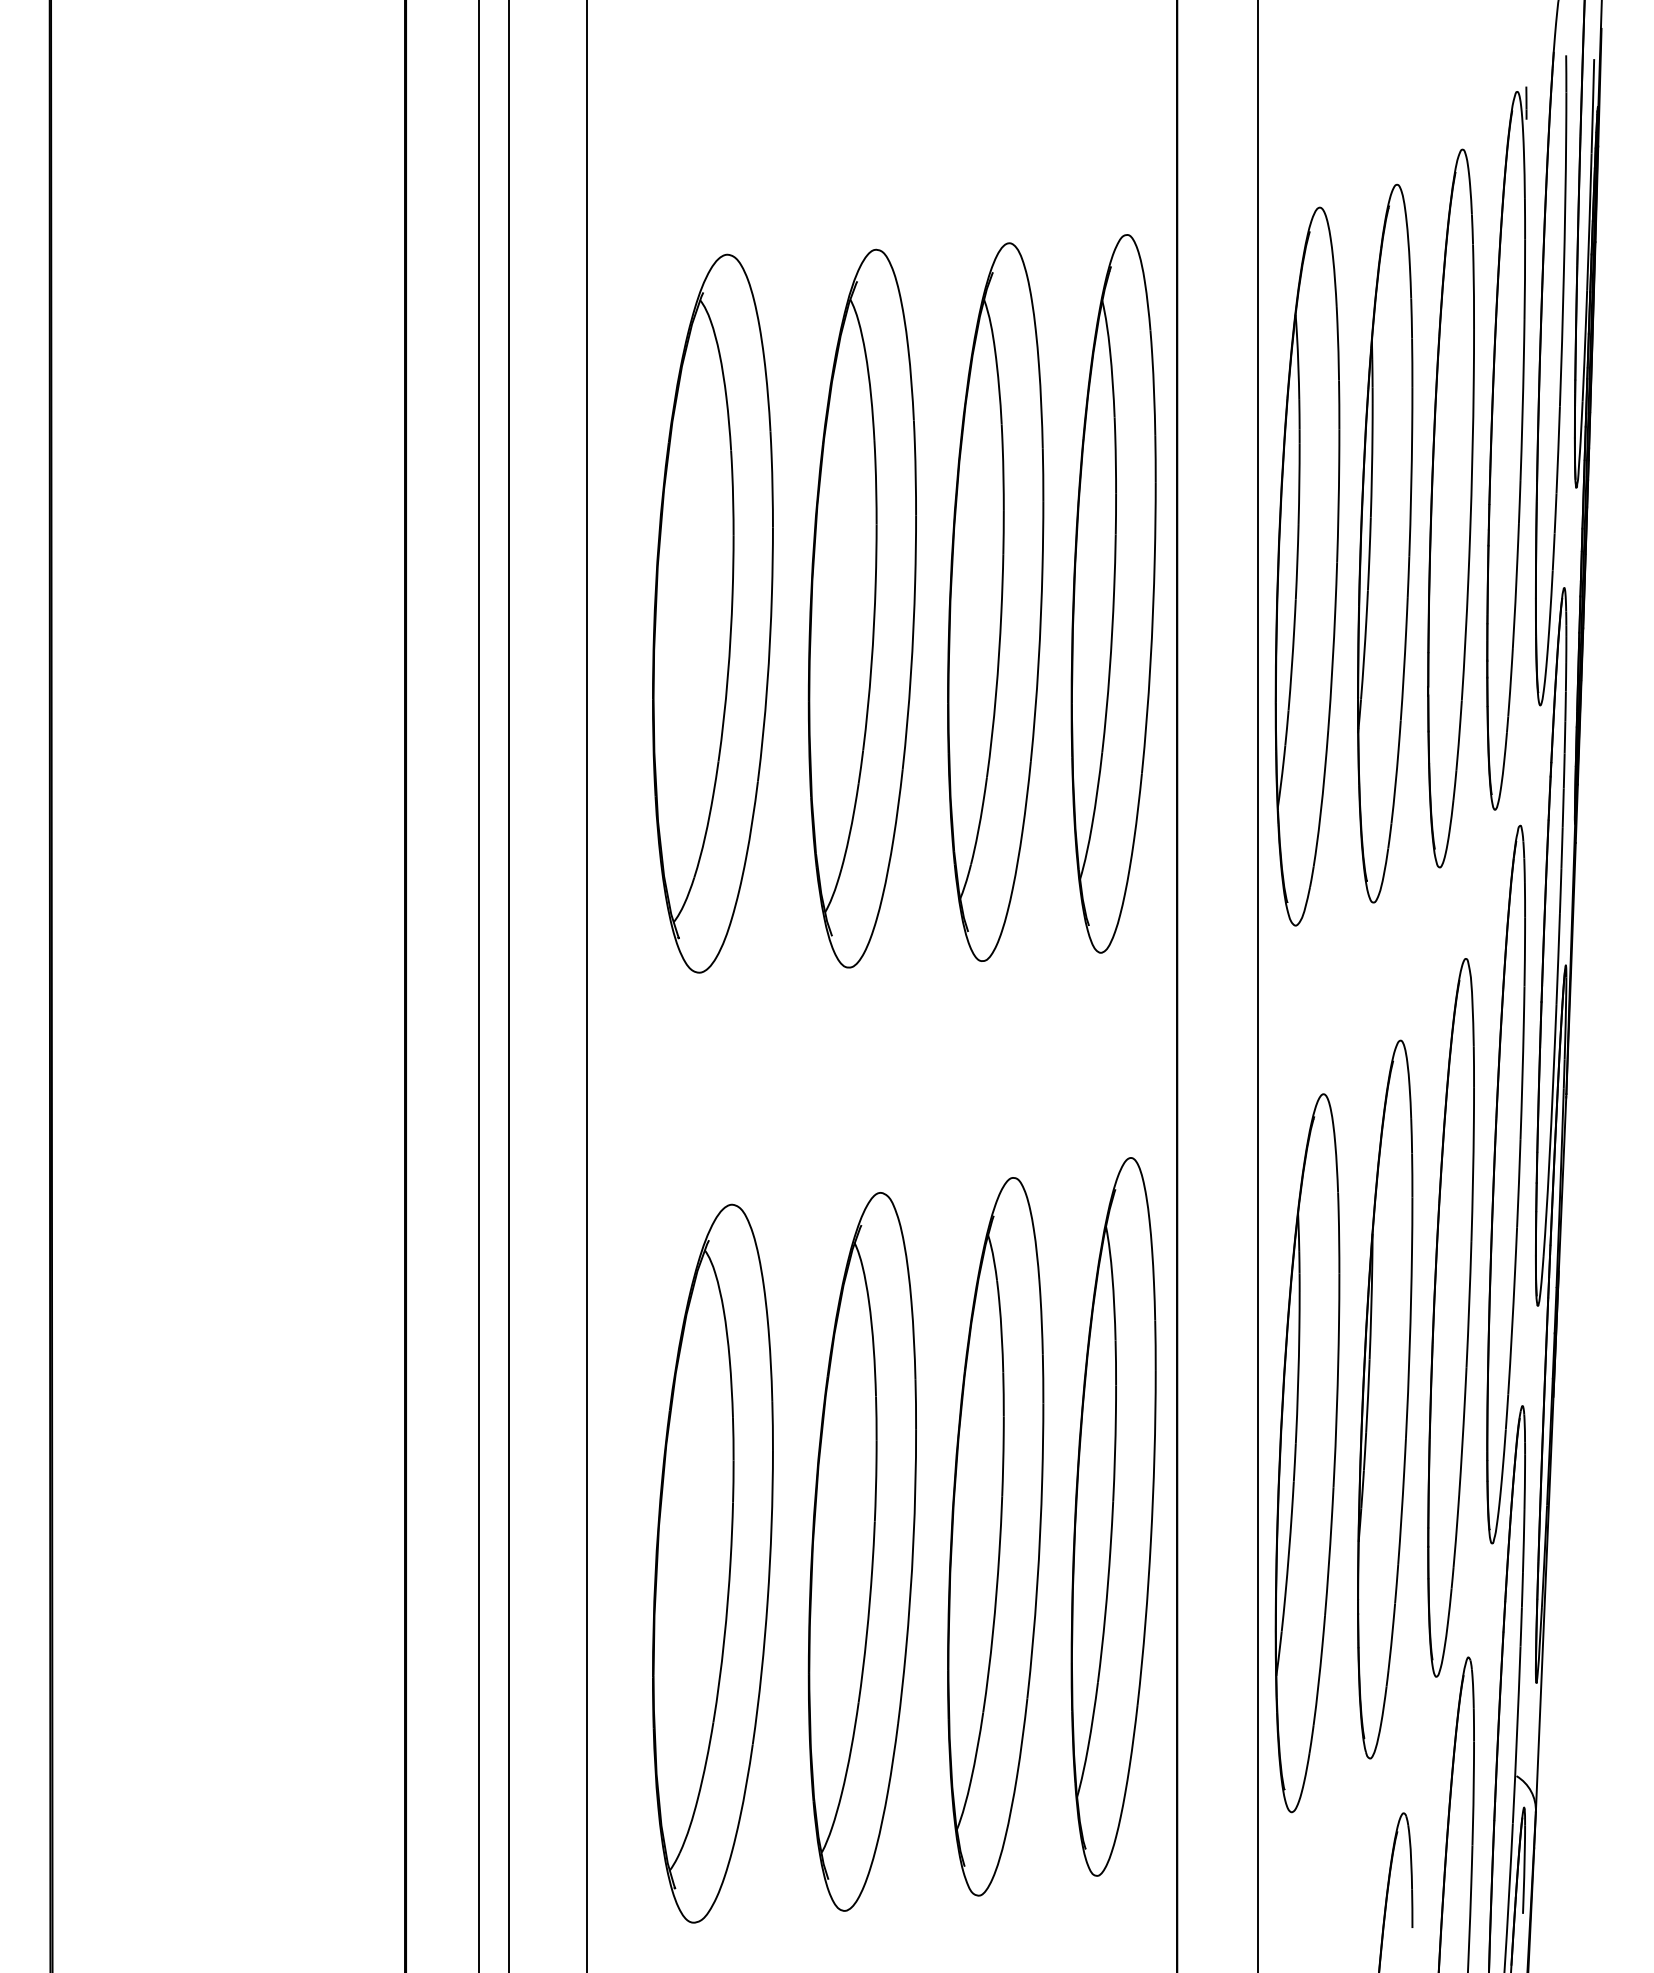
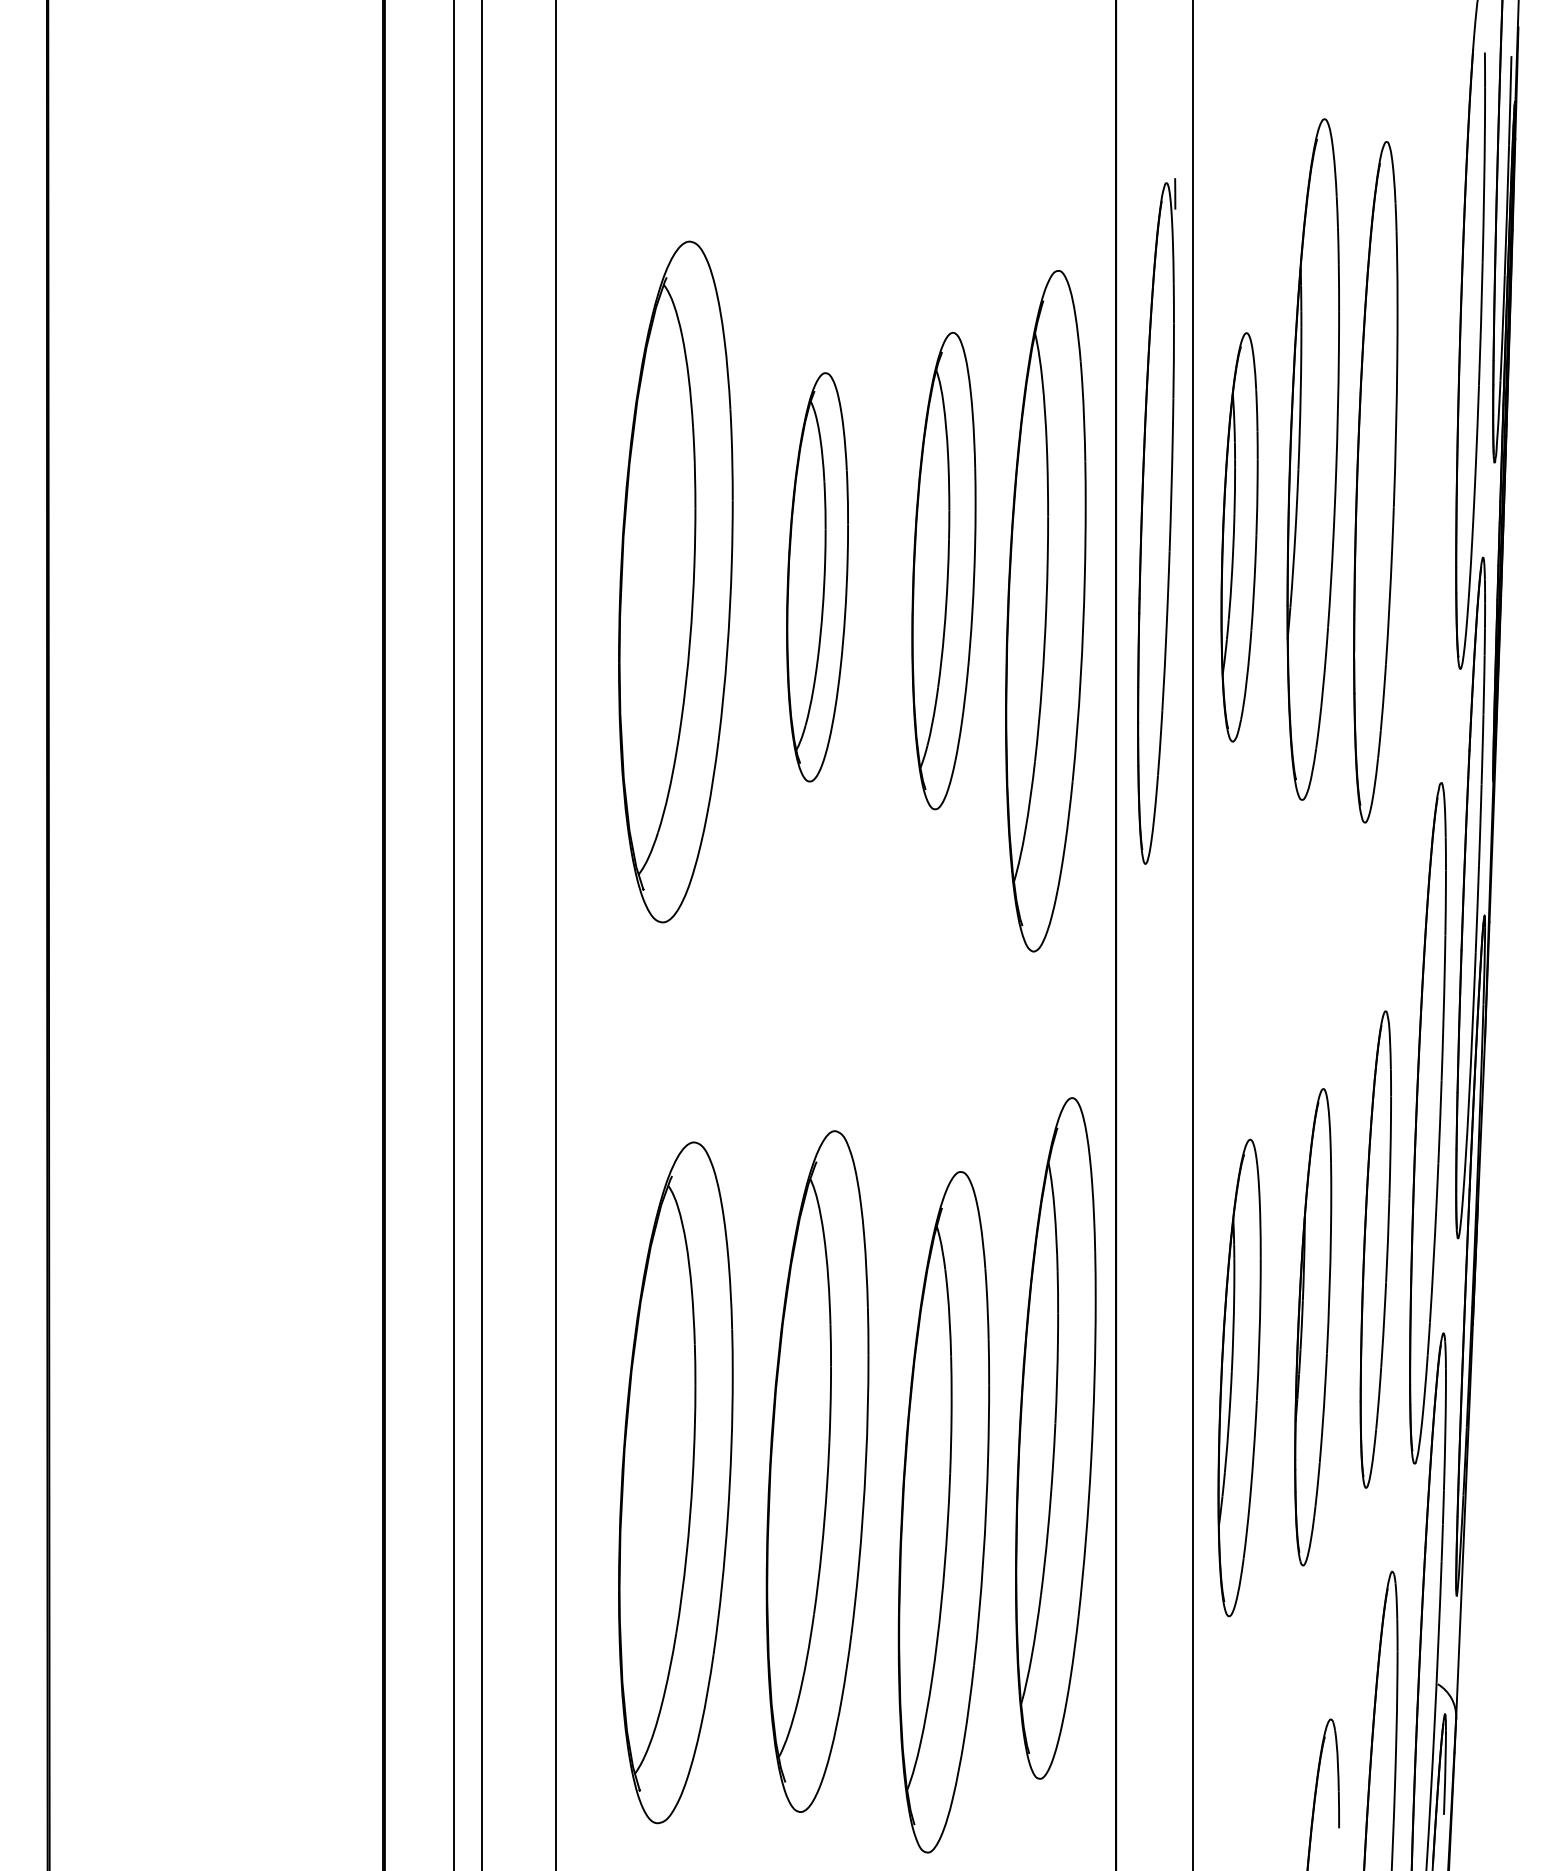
part: (1506, 448) -> (1156, 521), moved
part: (1384, 543) -> (1312, 459), moved
part: (1307, 566) -> (1239, 537), size x0.6
part: (1113, 594) -> (1045, 611), moved
part: (995, 601) -> (943, 570), size x0.7
part: (862, 608) -> (817, 577), size x0.6
part: (1450, 1317) -> (1375, 1249), size x0.7
part: (1384, 1399) -> (1312, 1327), size x0.7
part: (1307, 1452) -> (1239, 1377), size x0.7
part: (995, 1537) -> (943, 1512), moved

